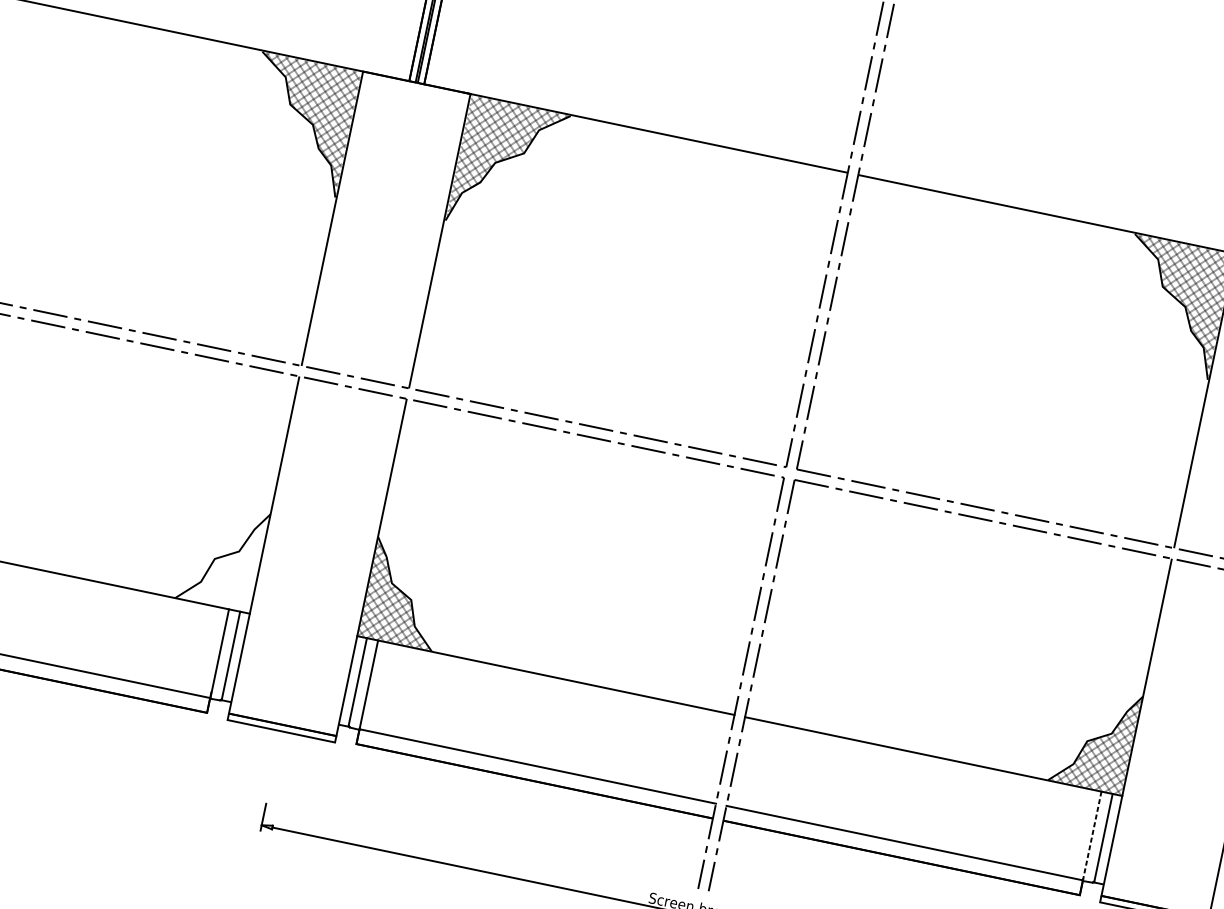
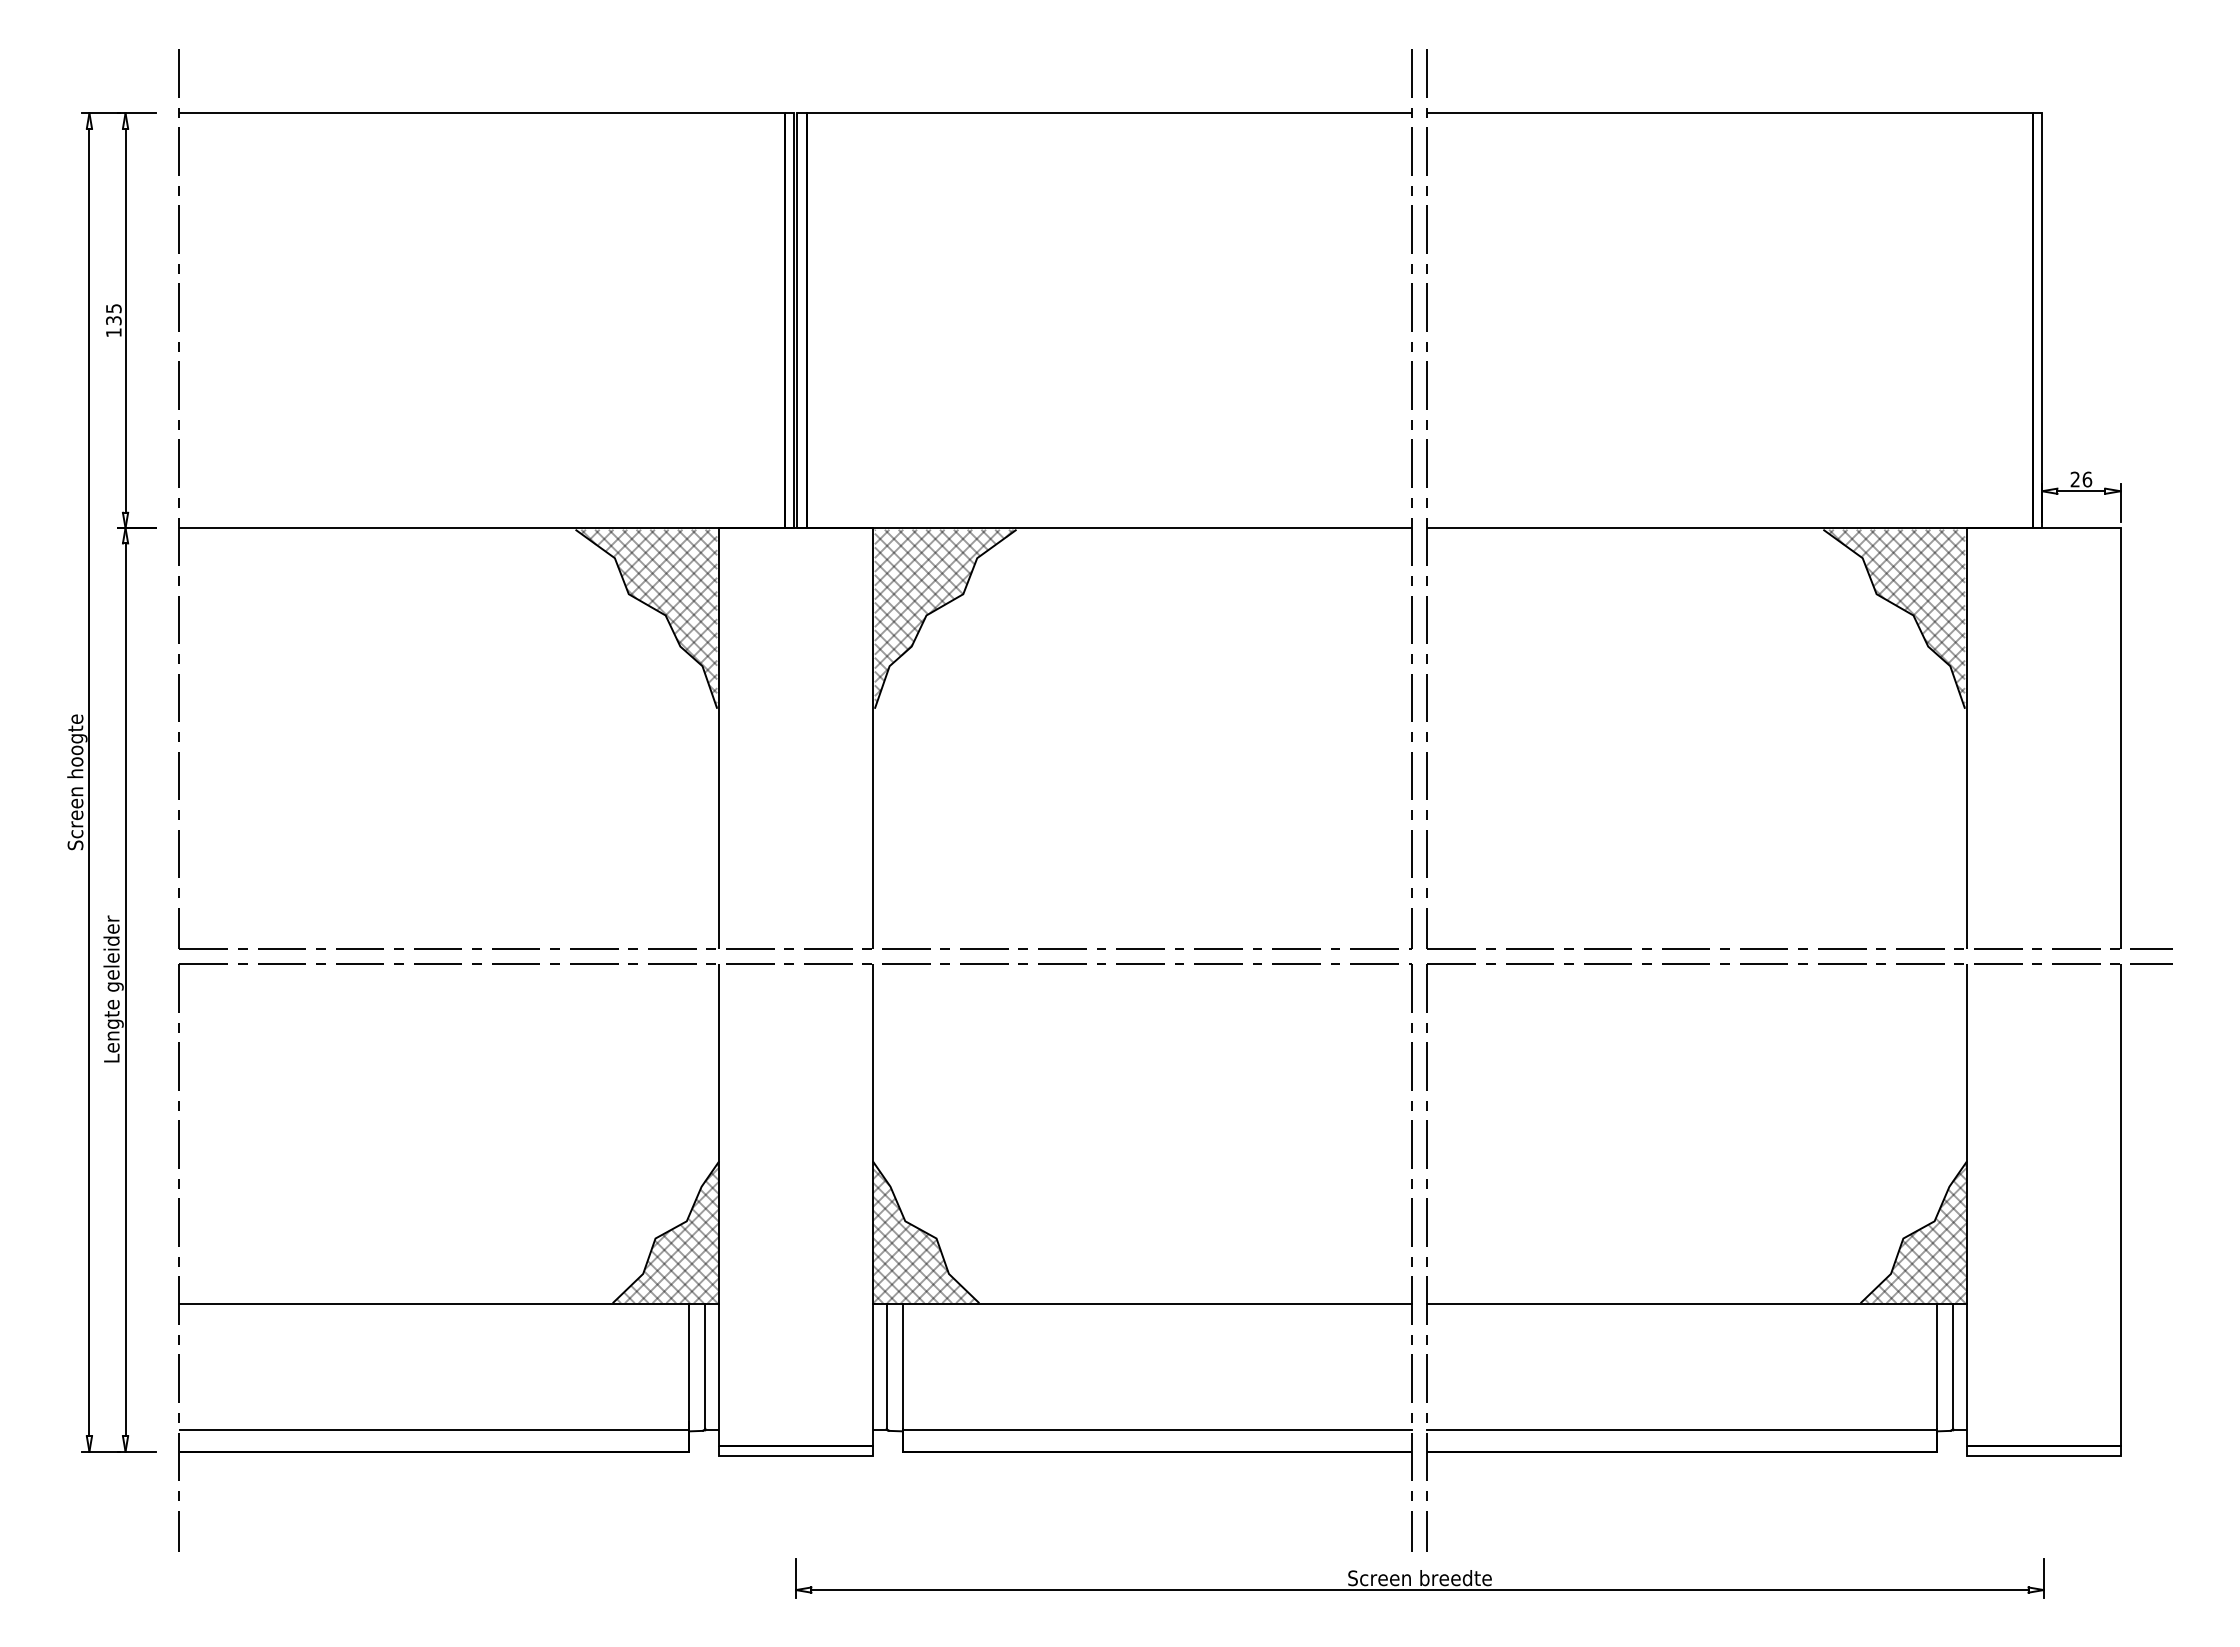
hatch: (223, 557) -> (667, 1233), added
line: (1092, 836) -> (1937, 1367), dashed -> solid

